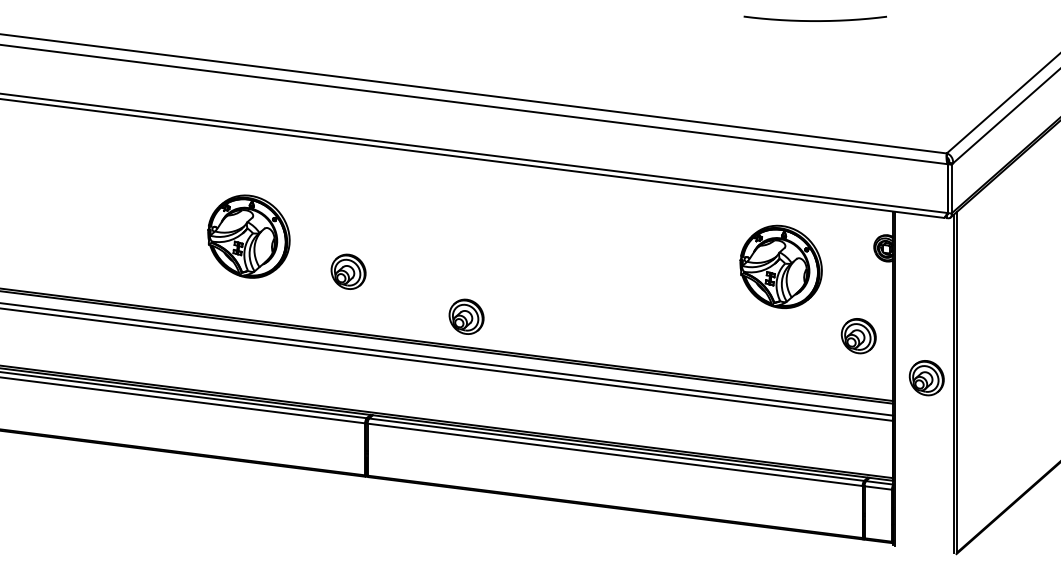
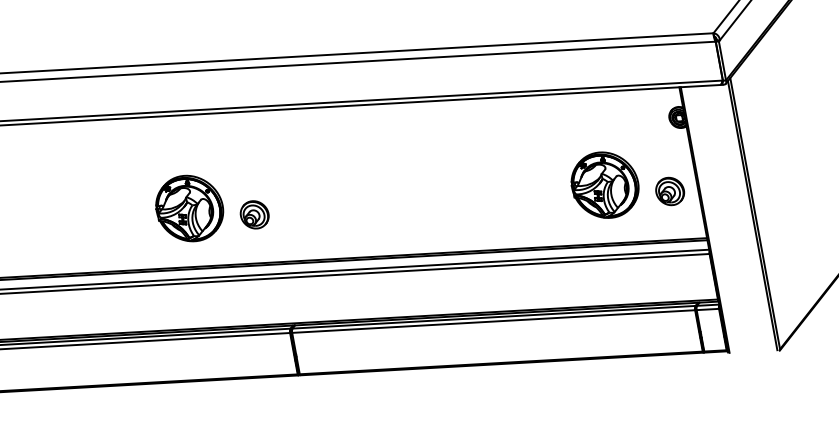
part: (248, 236) -> (189, 208), moved
part: (780, 266) -> (604, 184), moved
part: (466, 316) -> (355, 233), removed
part: (926, 378) -> (730, 215), removed

